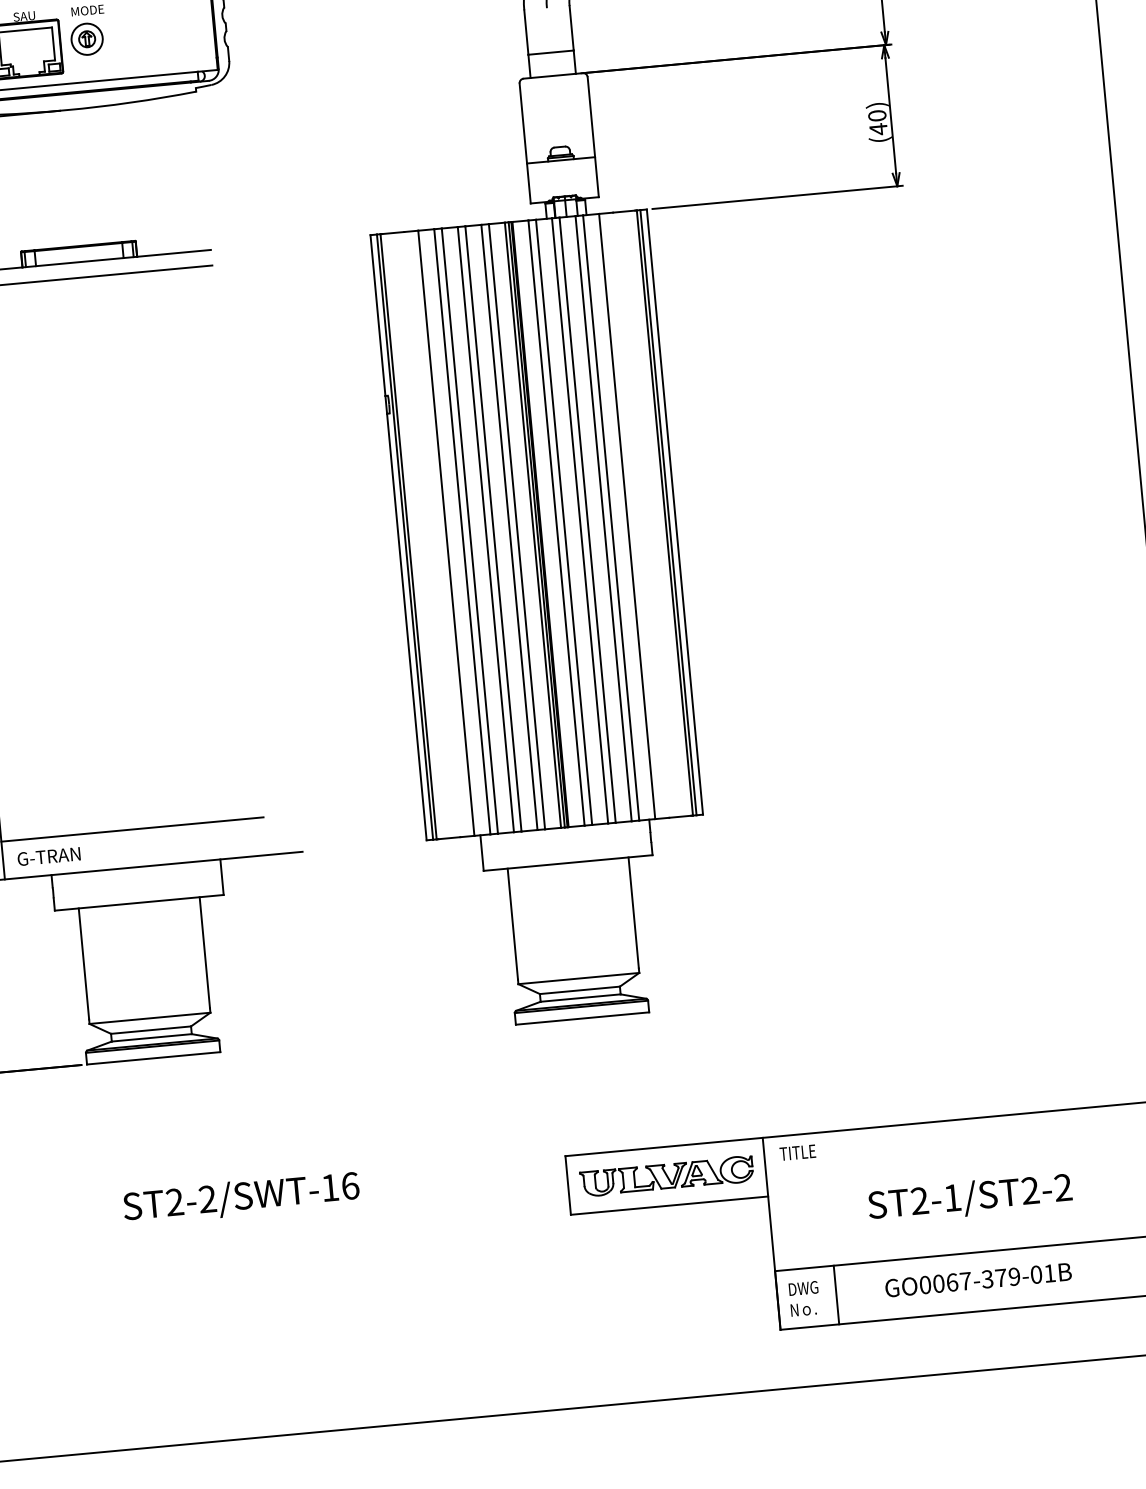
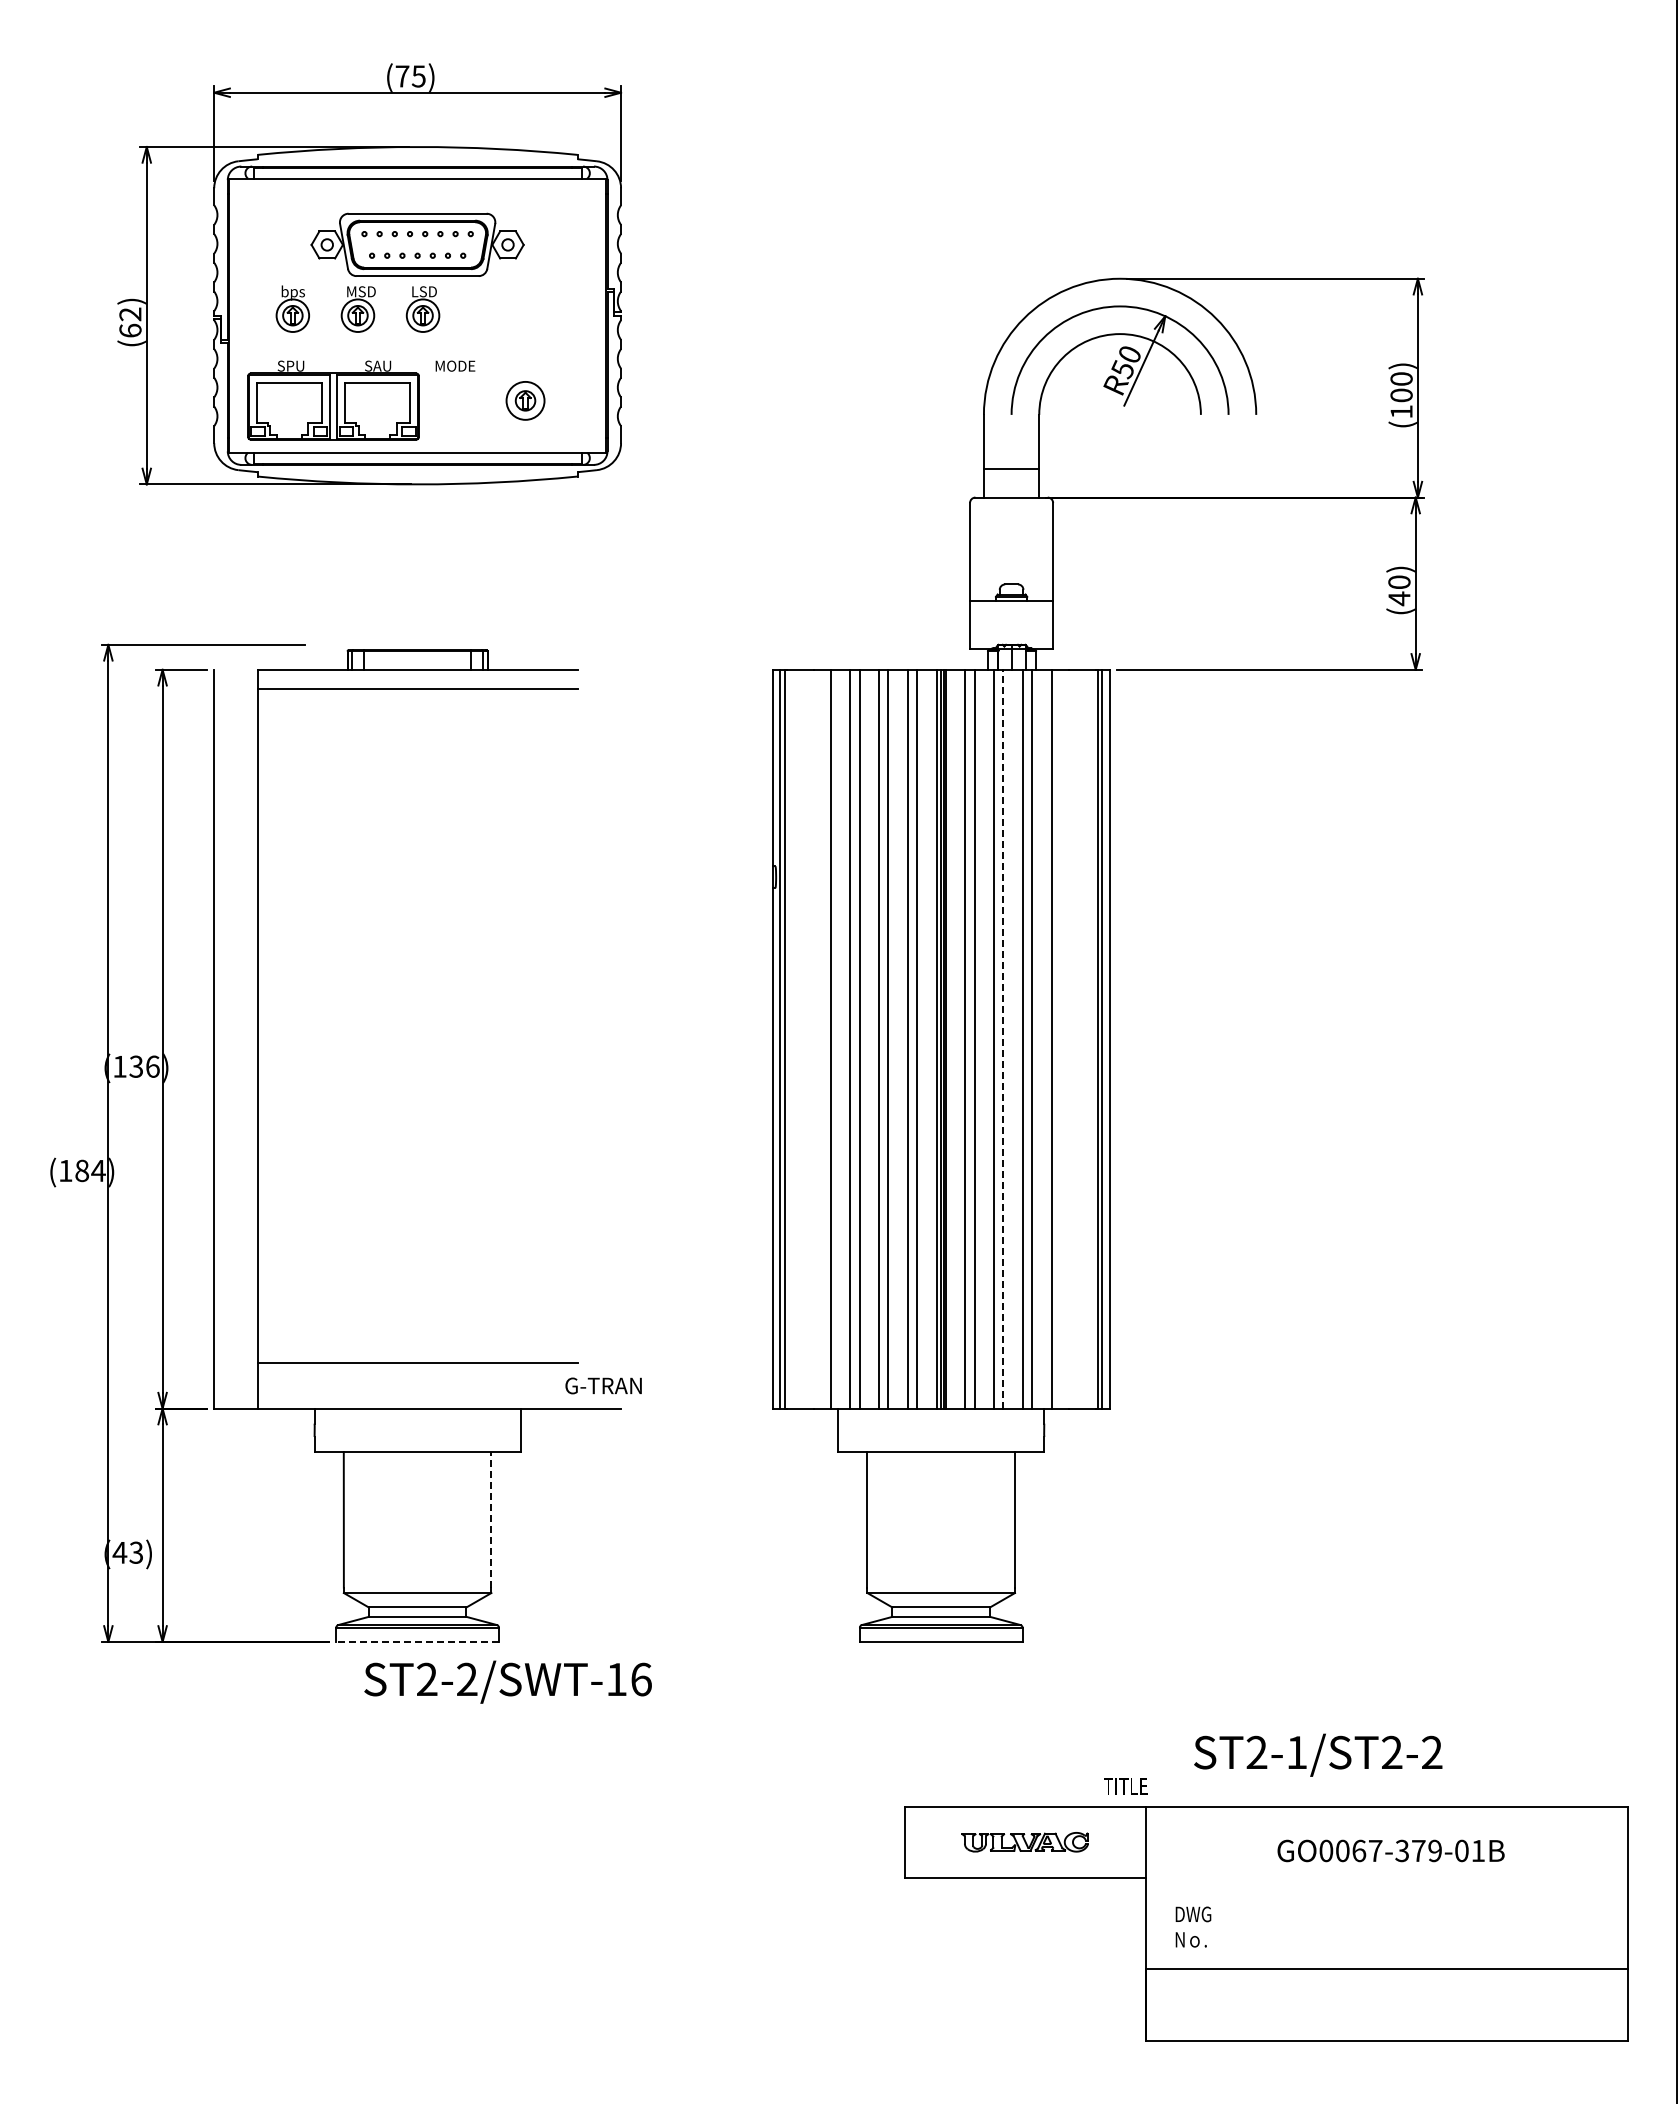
part: (87, 38) -> (525, 400), moved
line: (587, 519) -> (1003, 1038), solid -> dashed
text: (48, 856) -> (603, 1385), moved
line: (204, 952) -> (491, 1519), solid -> dashed
line: (153, 1058) -> (417, 1641), solid -> dashed
text: (797, 1152) -> (1125, 1786), moved
part: (665, 1175) -> (1024, 1841), size x0.6
text: (240, 1197) -> (507, 1681), moved
text: (970, 1197) -> (1318, 1754), moved
text: (977, 1279) -> (1390, 1850), moved
line: (836, 1294) -> (1217, 2004), removed
text: (804, 1298) -> (1193, 1926), moved

